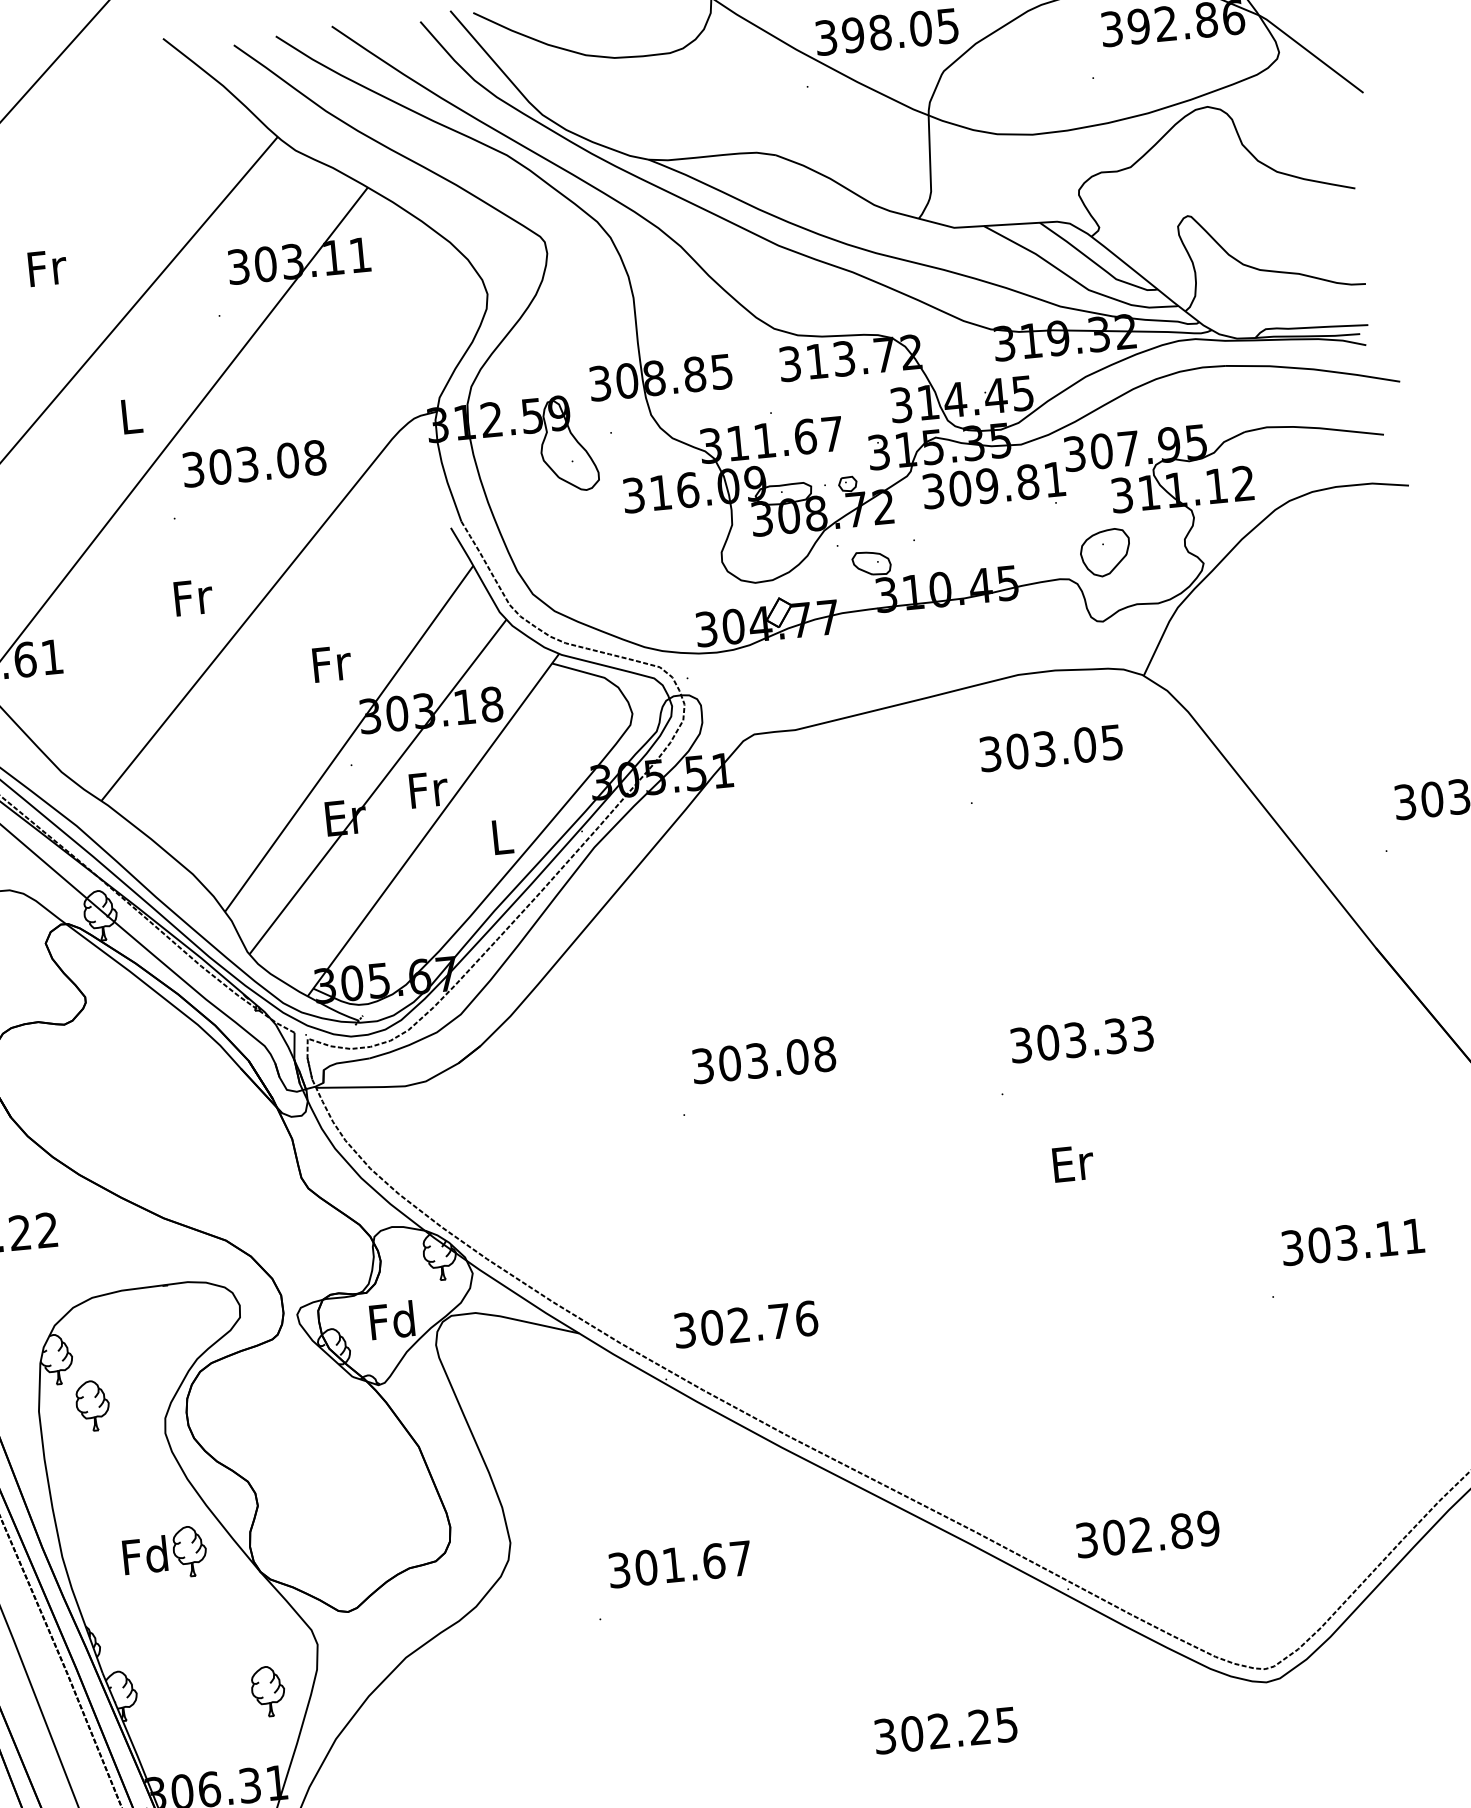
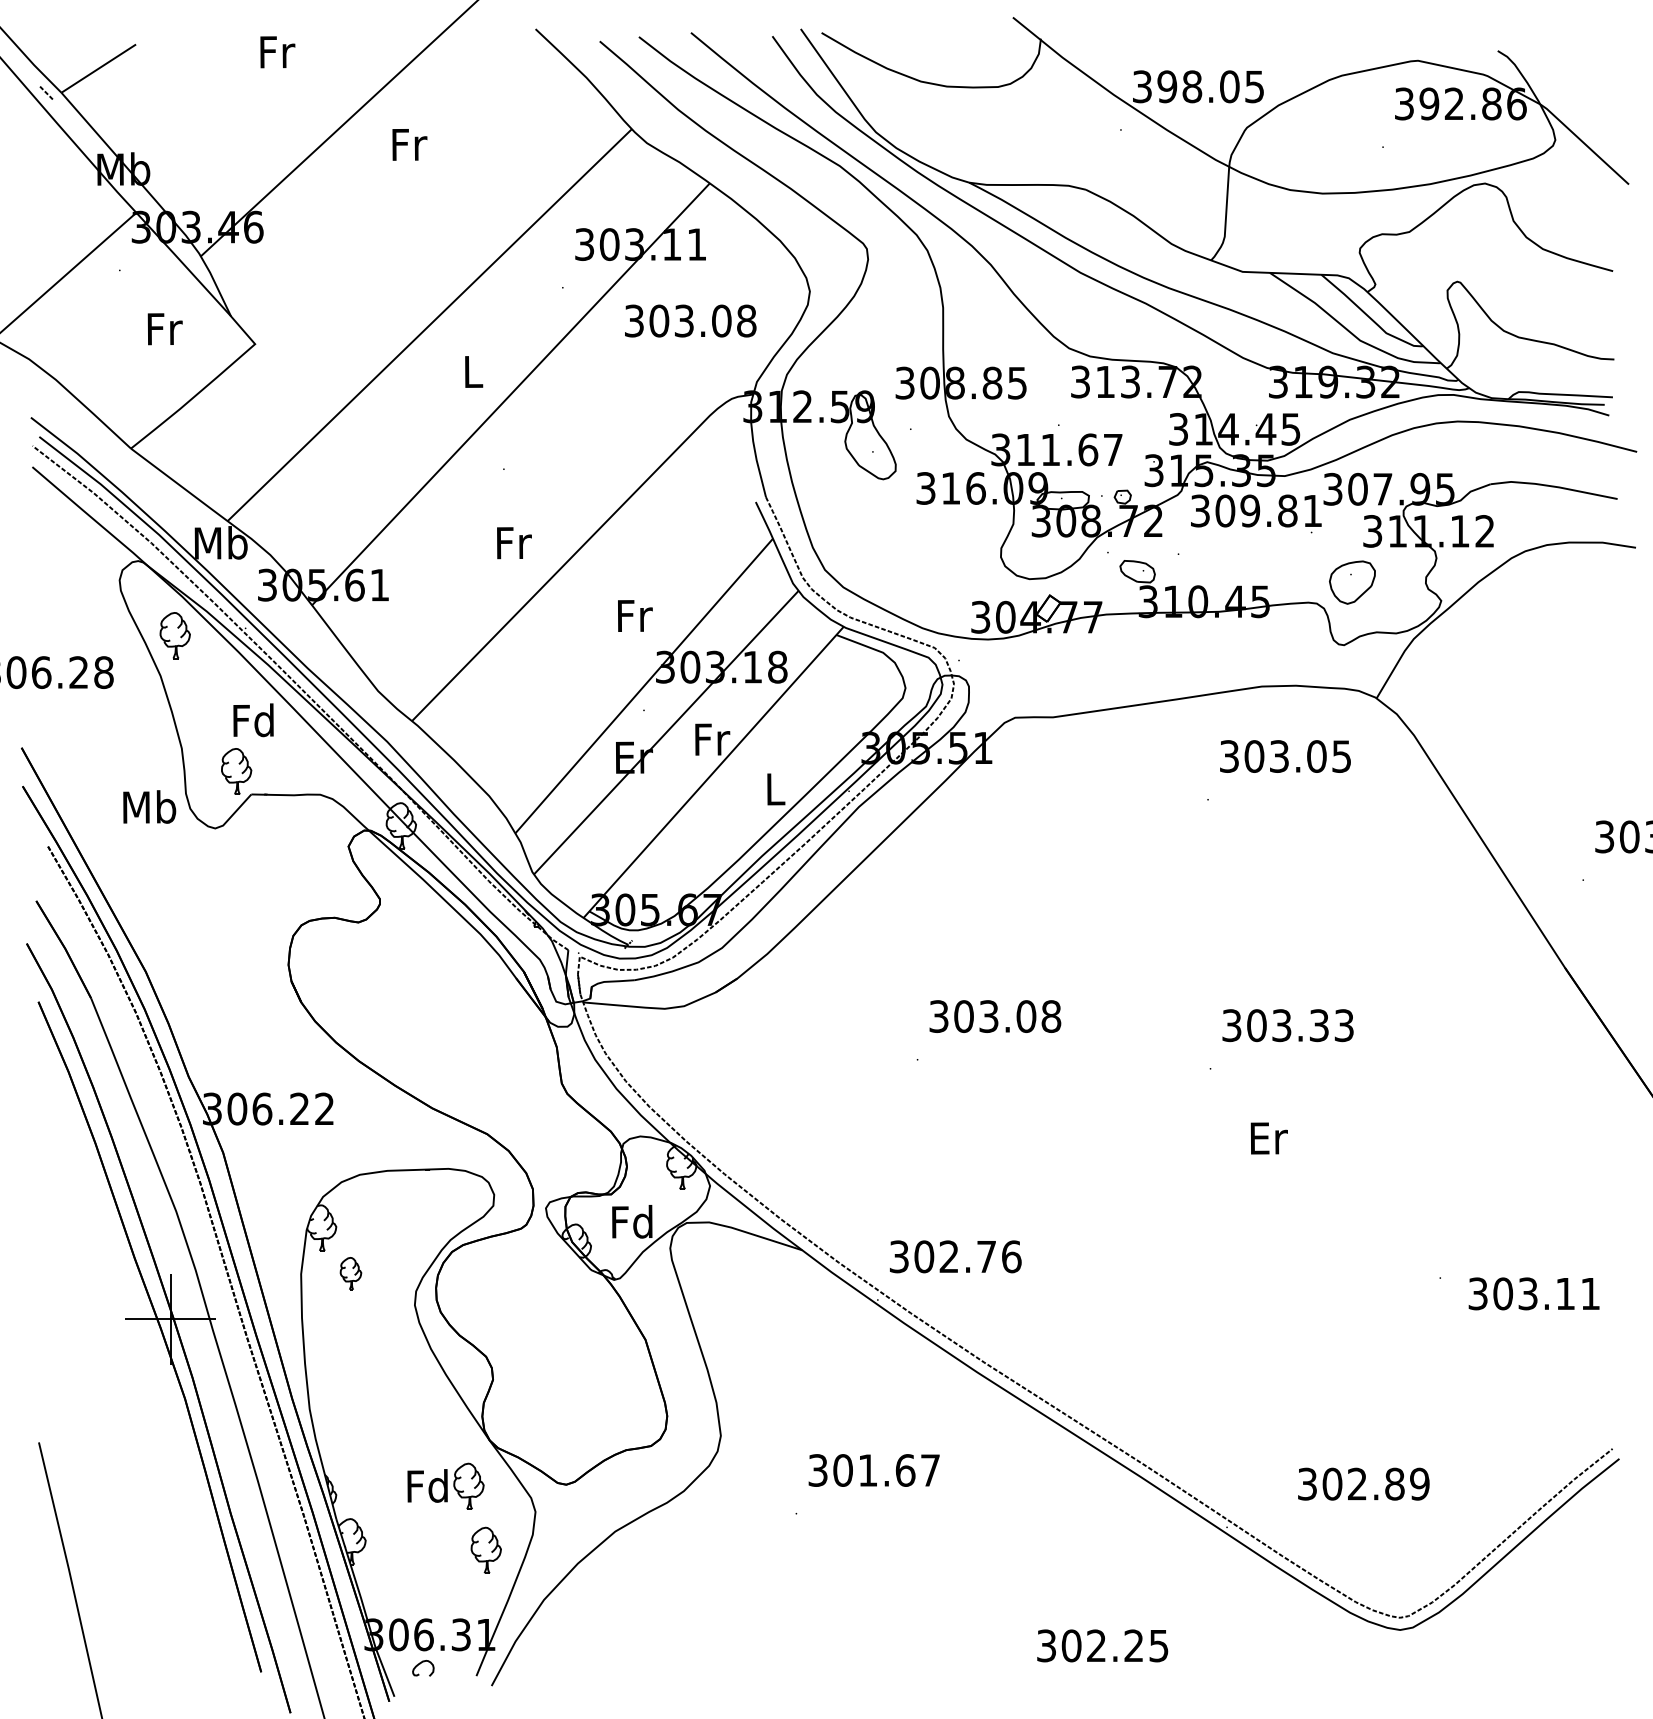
text: (47, 267) -> (409, 144), moved
text: (254, 463) -> (690, 320), moved
text: (1352, 1241) -> (1533, 1293), moved
part: (92, 1405) -> (350, 1273), size x0.7
text: (1147, 1533) -> (1363, 1483), moved
part: (164, 1552) -> (445, 1485), moved

